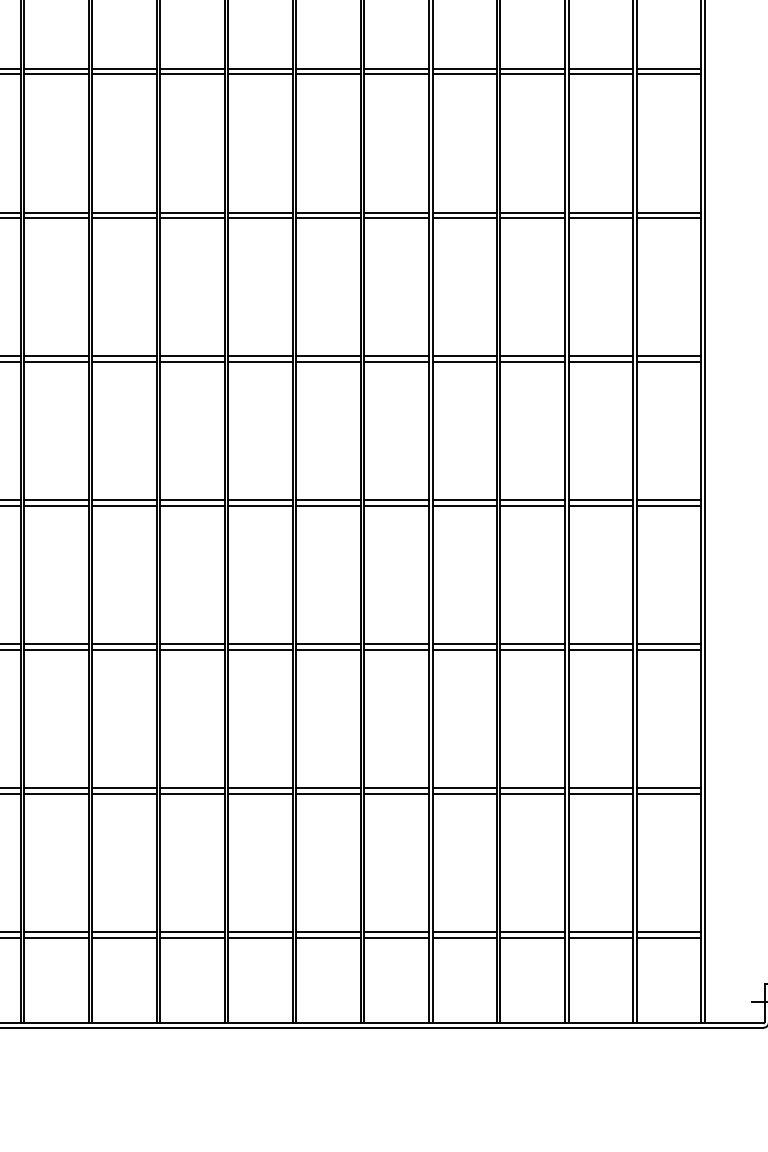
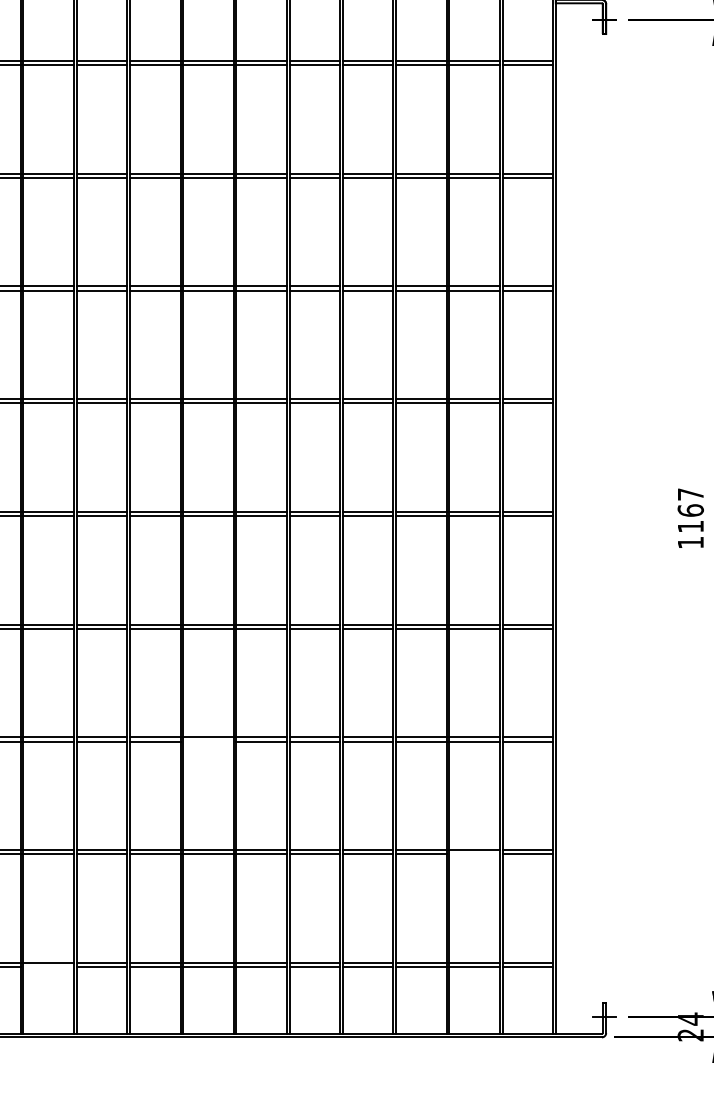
line: (260, 649) -> (208, 741), removed
line: (600, 794) -> (474, 854), removed
line: (56, 937) -> (48, 966), removed

